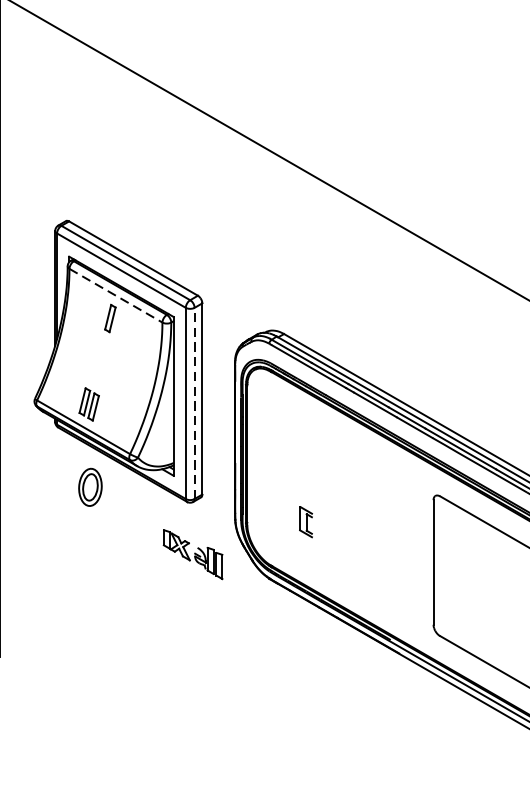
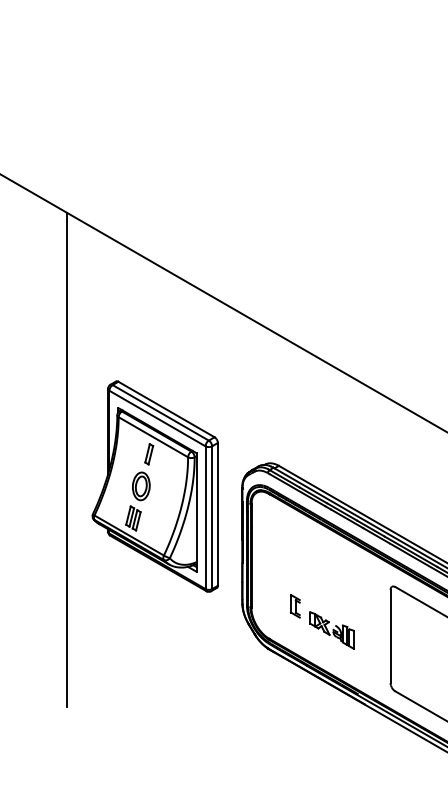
line: (116, 296) -> (153, 437), dashed -> solid
line: (195, 403) -> (212, 517), dashed -> solid
part: (90, 487) -> (141, 486), moved
part: (192, 554) -> (331, 630), moved

